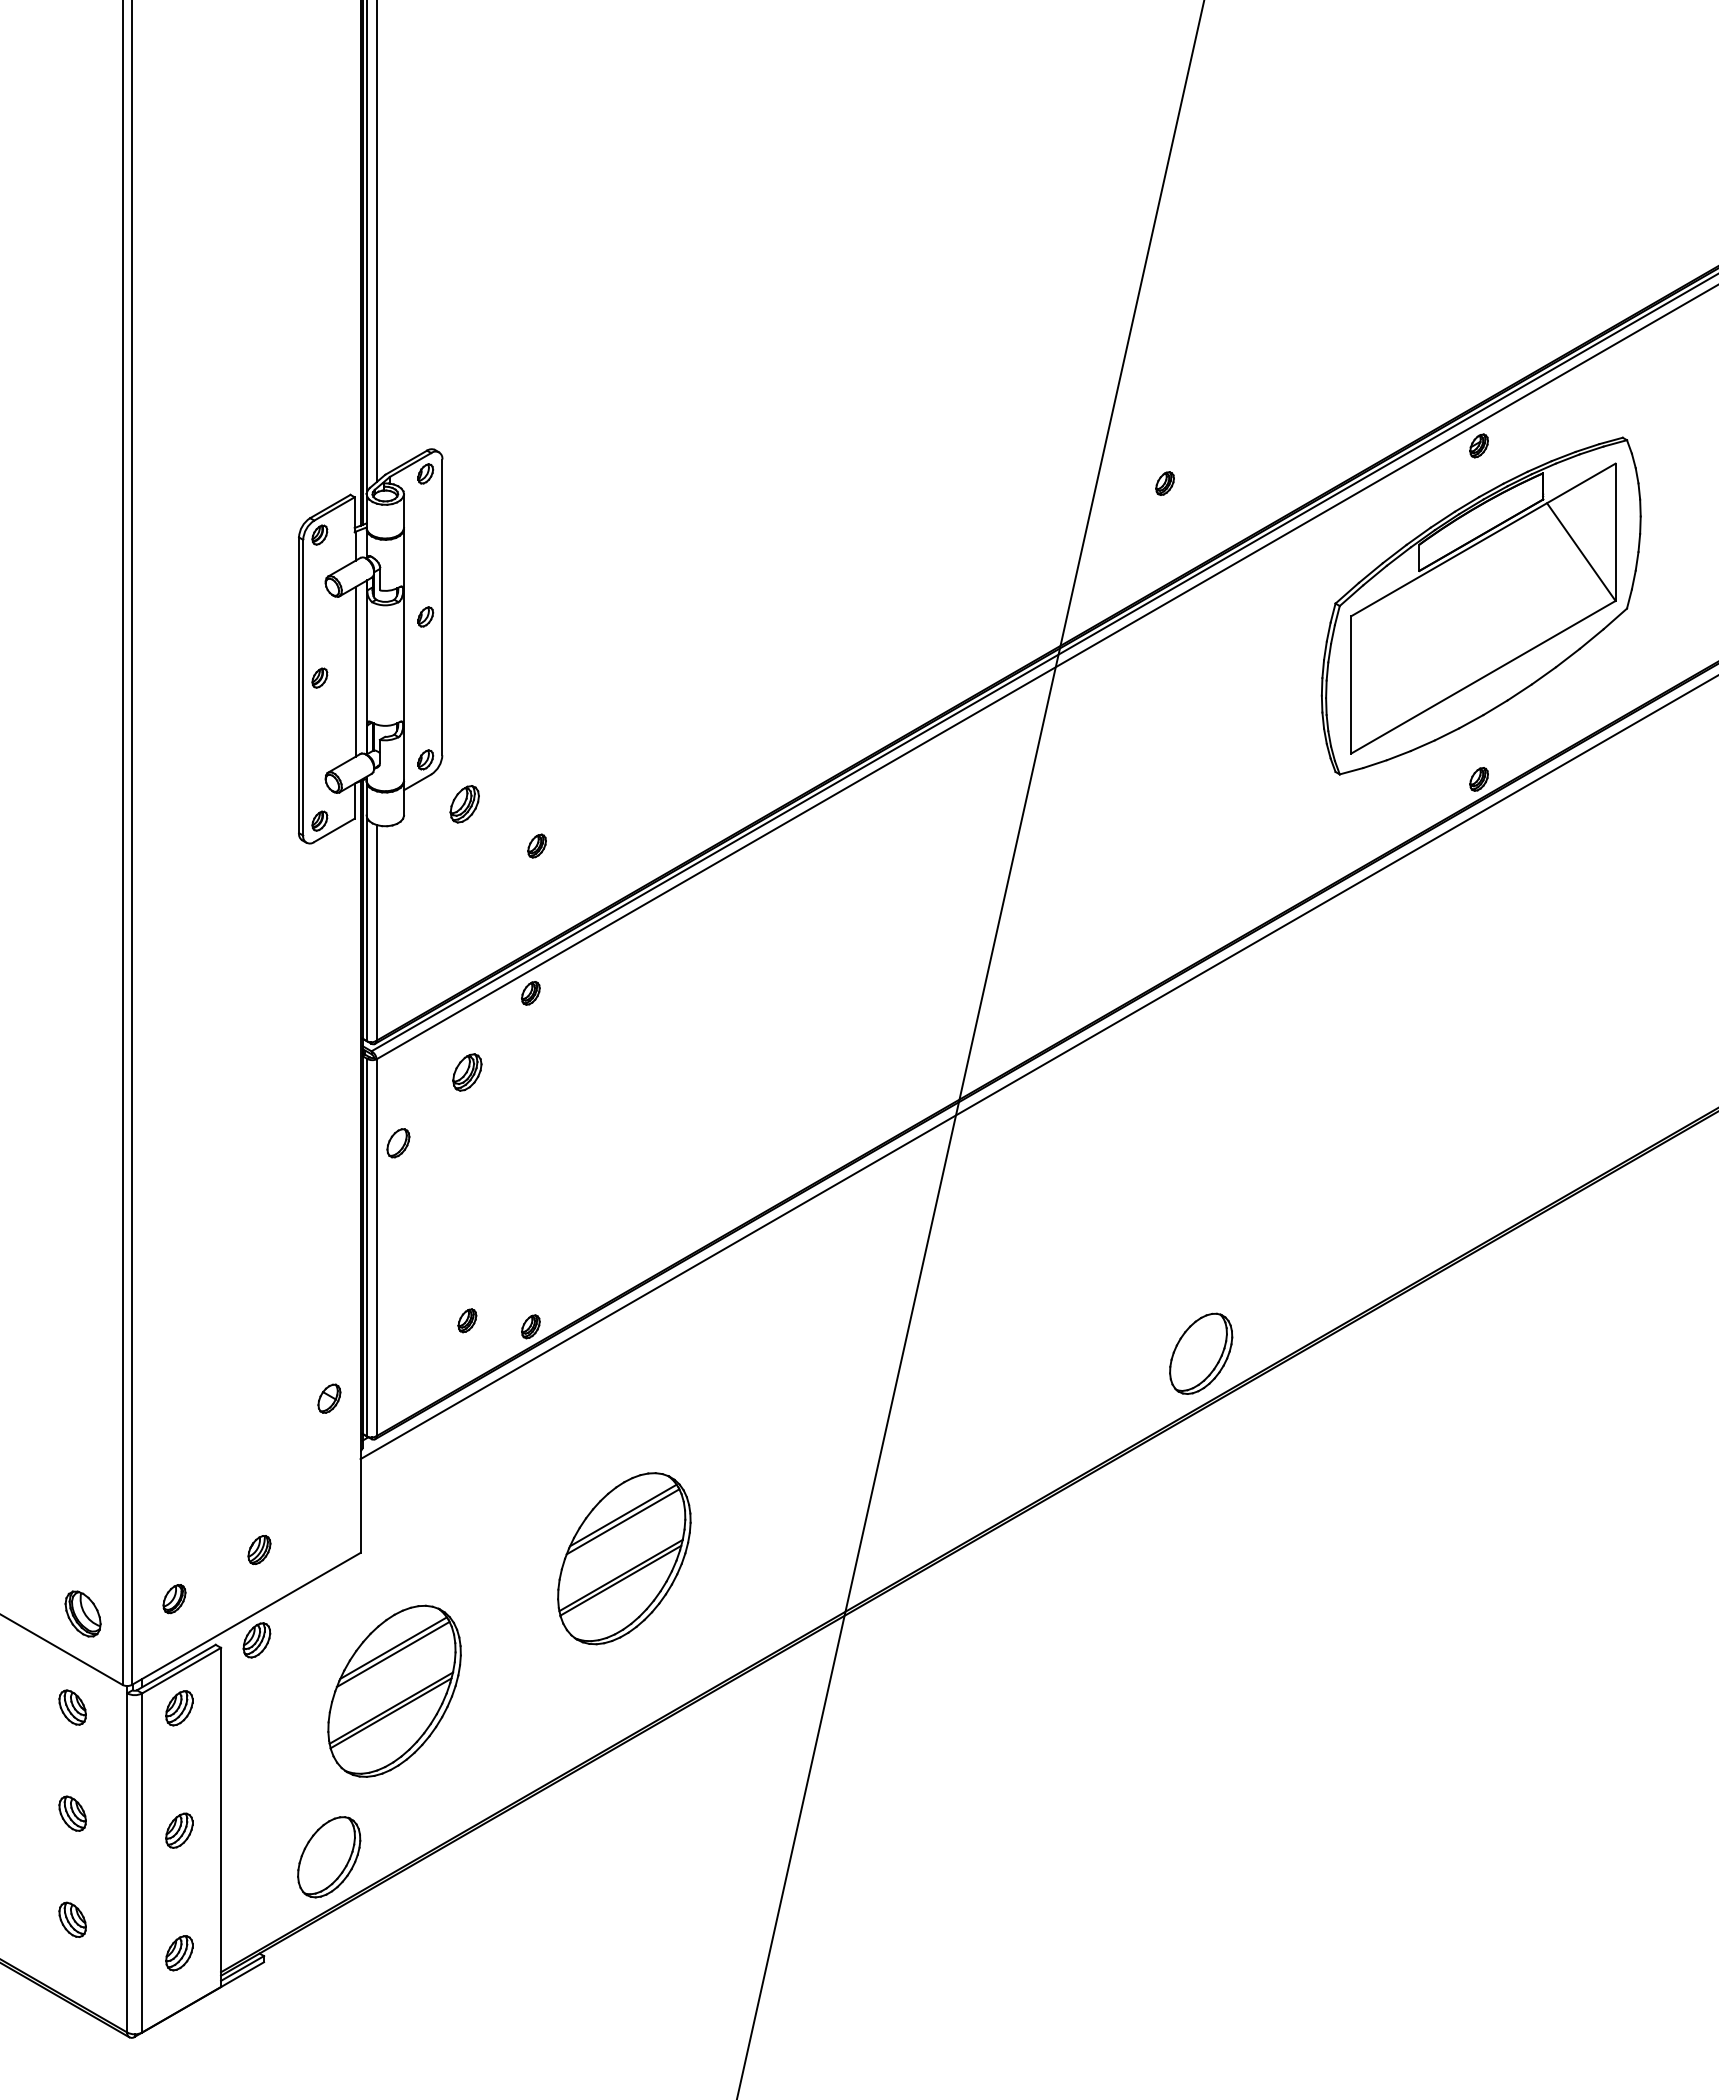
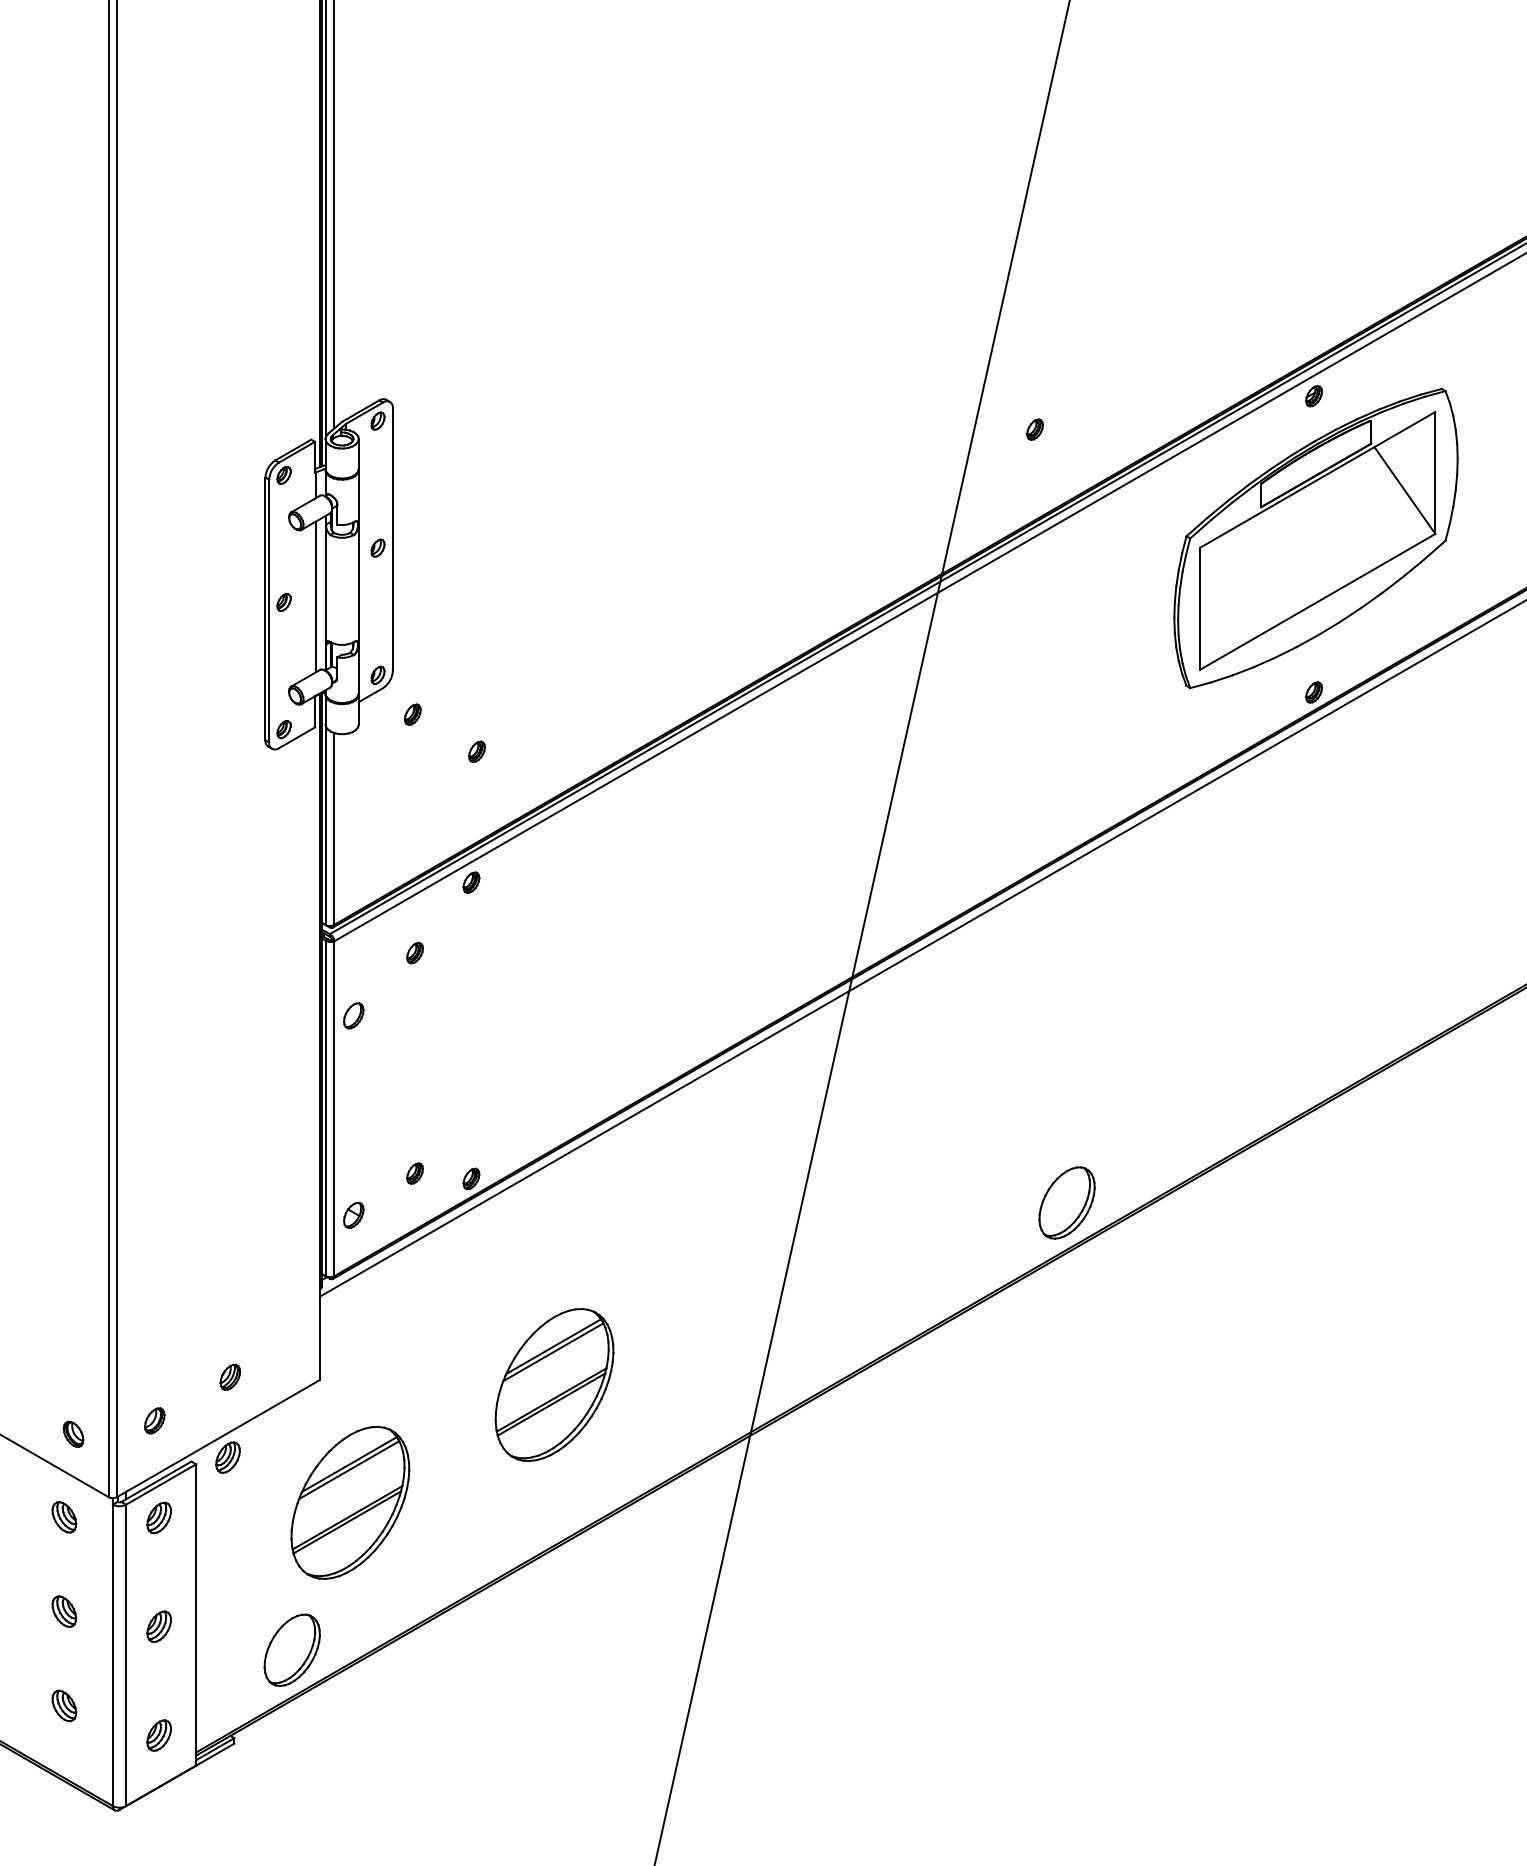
part: (464, 804) -> (412, 714), size x0.62
part: (467, 1072) -> (415, 952), size x0.62
part: (329, 1398) -> (353, 1215), moved
part: (82, 1614) -> (73, 1434), size x0.62

